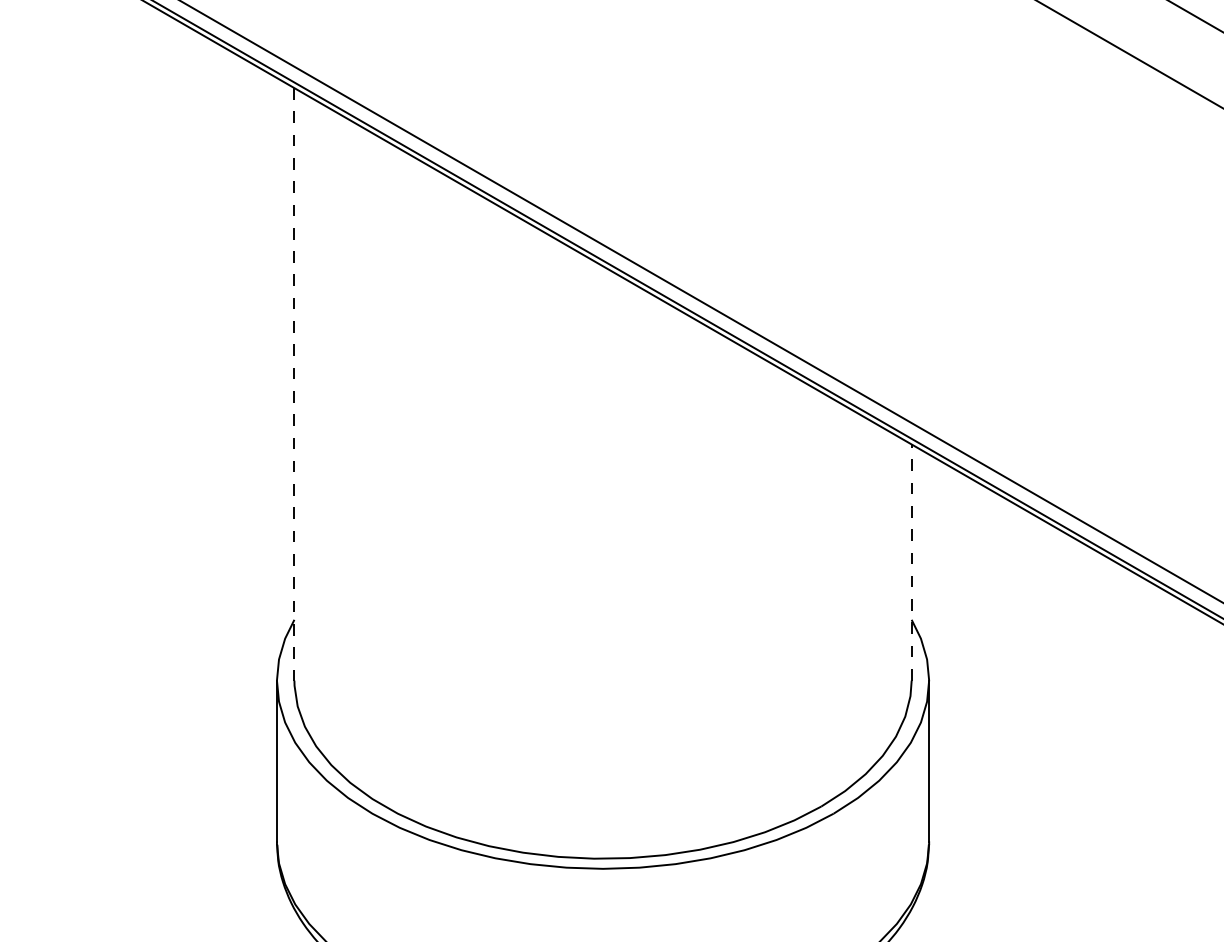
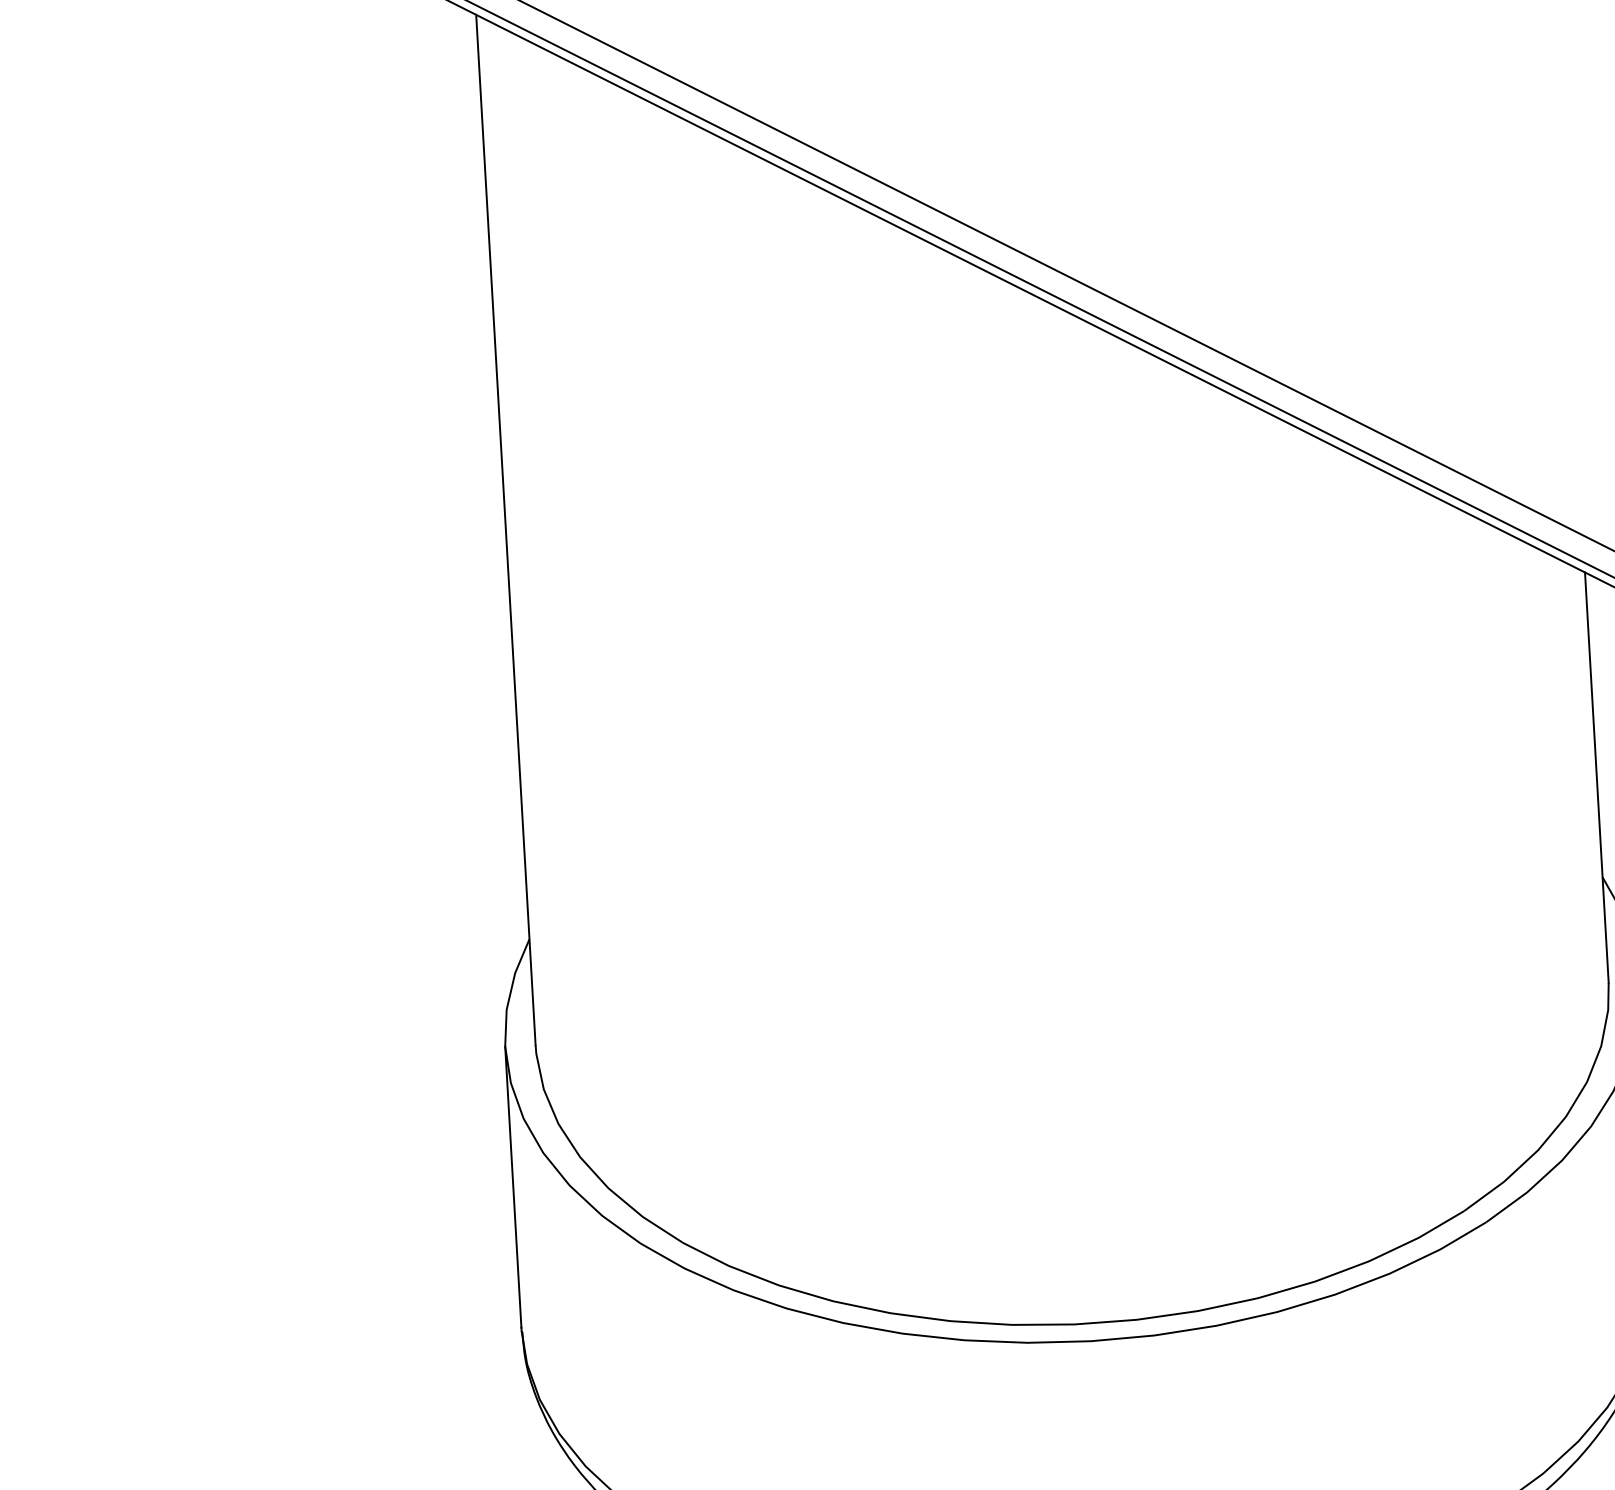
line: (294, 384) -> (506, 530), dashed -> solid
line: (911, 562) -> (1596, 777), dashed -> solid

